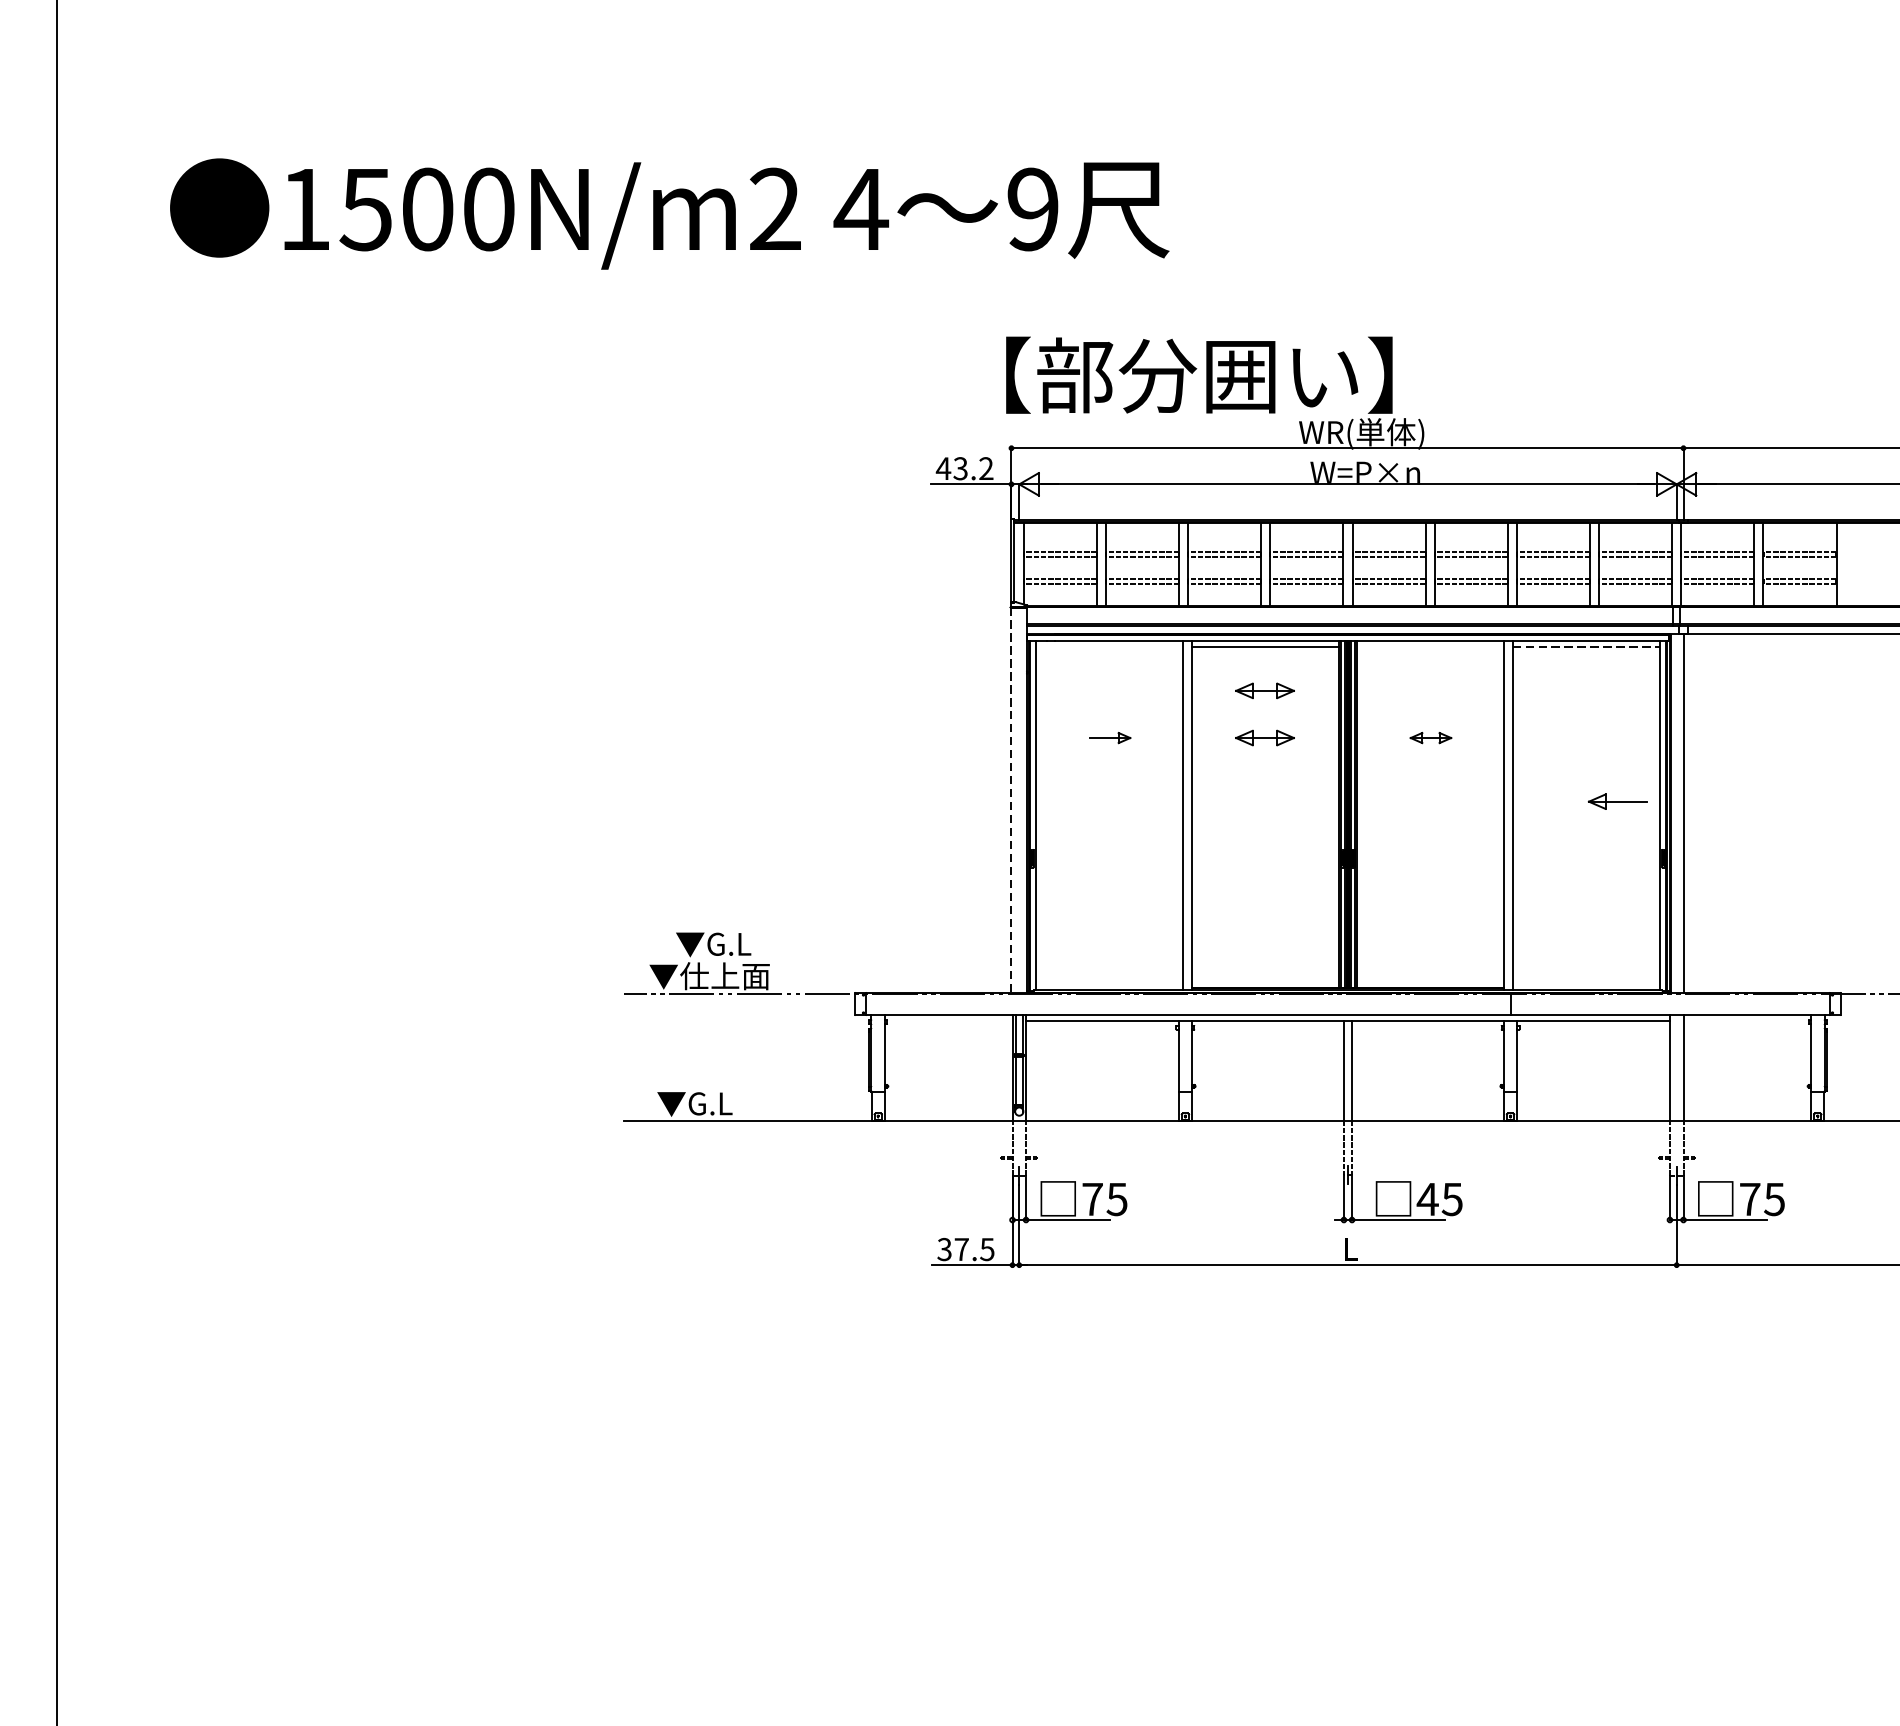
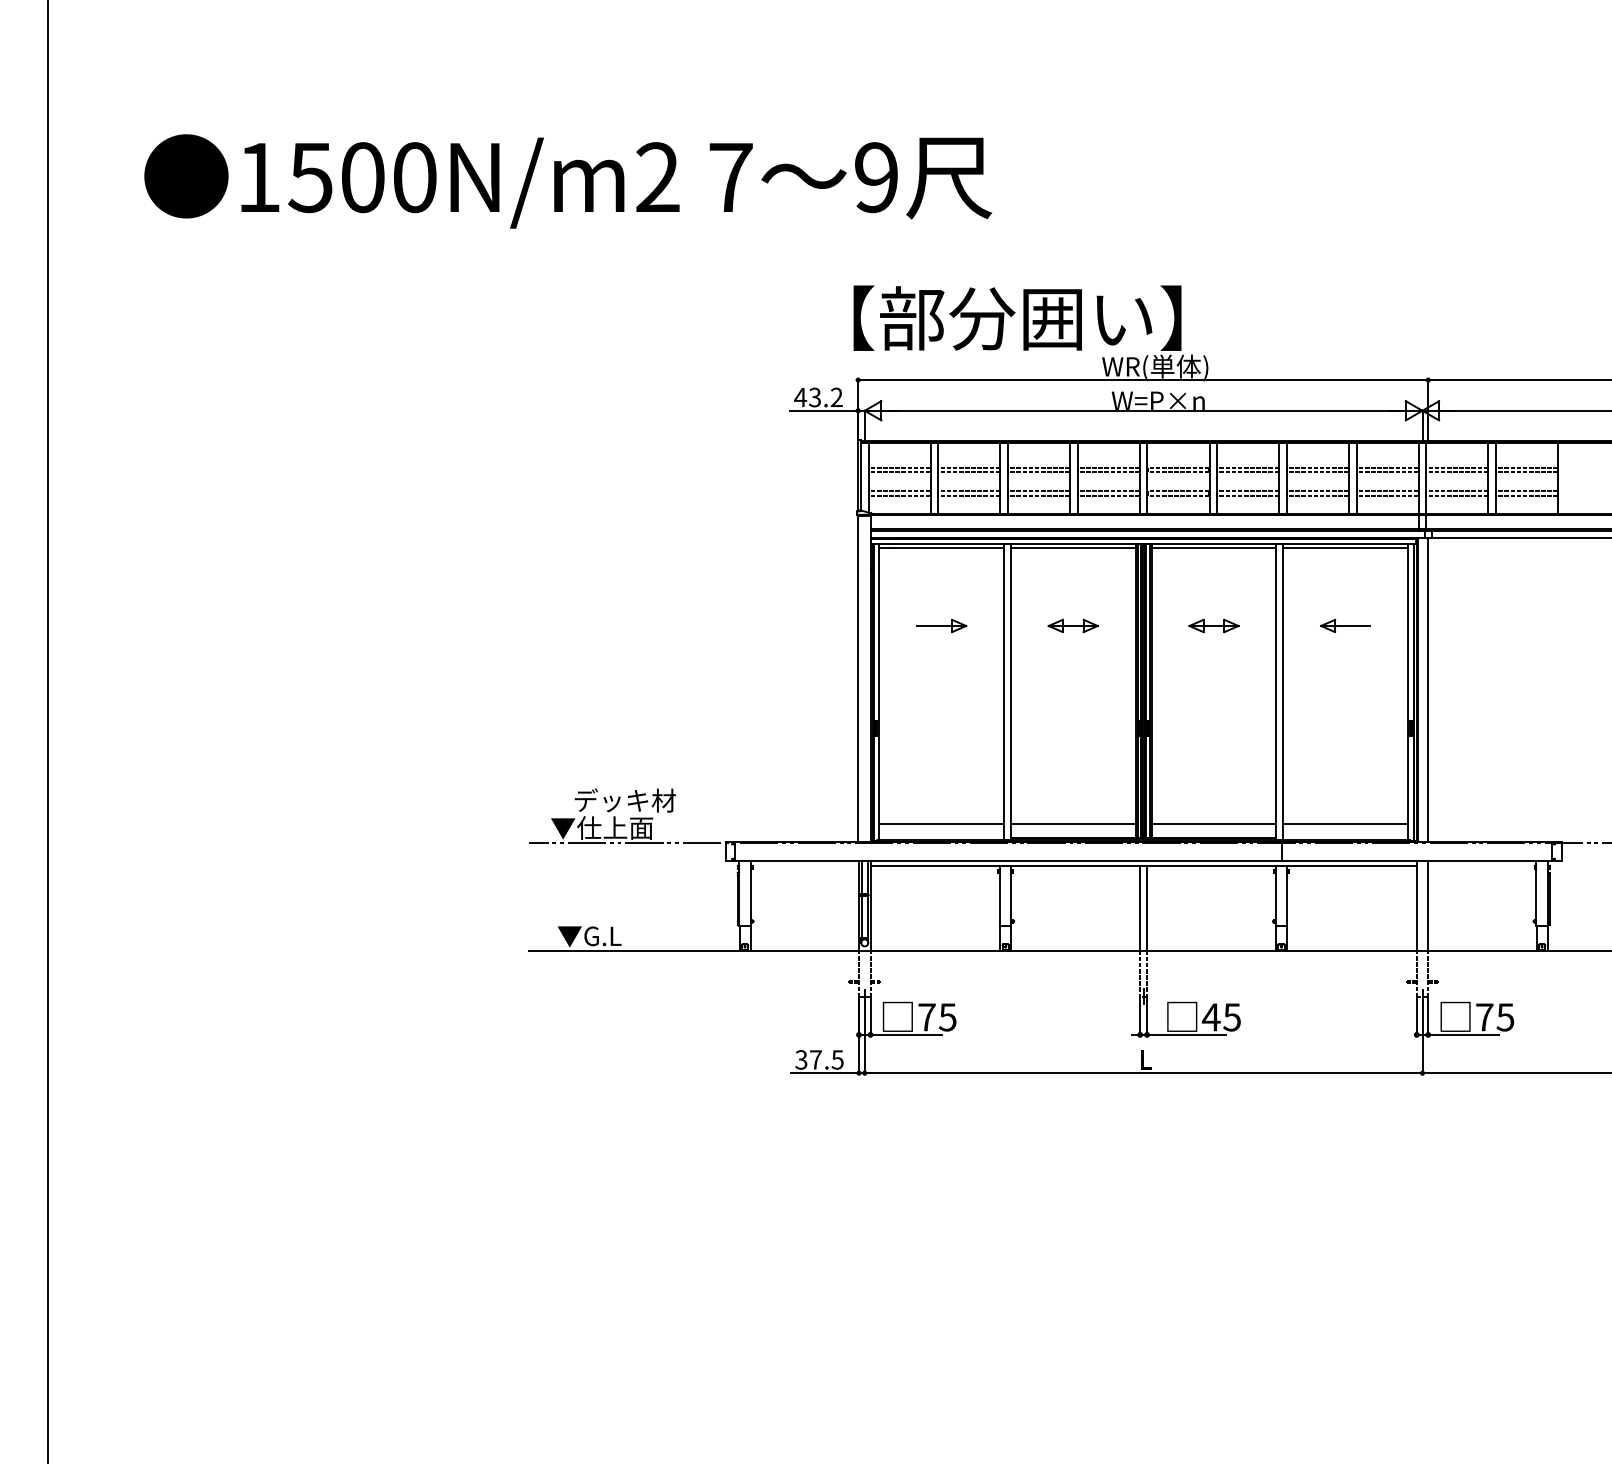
text: (861, 209) -> (730, 177), 4 -> 7
line: (1109, 646) -> (941, 548), added
line: (1430, 646) -> (1213, 548), added
line: (1587, 646) -> (1346, 548), dashed -> solid
part: (1264, 690) -> (1072, 585), removed
part: (1109, 737) -> (941, 625), size x1.43
part: (1430, 737) -> (1213, 625), size x1.43
line: (1010, 799) -> (857, 678), dashed -> solid
part: (1617, 801) -> (1345, 625), moved
text: (736, 943) -> (624, 800), ▼G.L -> デッキ材
line: (1109, 970) -> (941, 823), added
line: (1264, 970) -> (1072, 823), added
line: (1430, 970) -> (1213, 823), added
line: (1585, 970) -> (1345, 823), added

